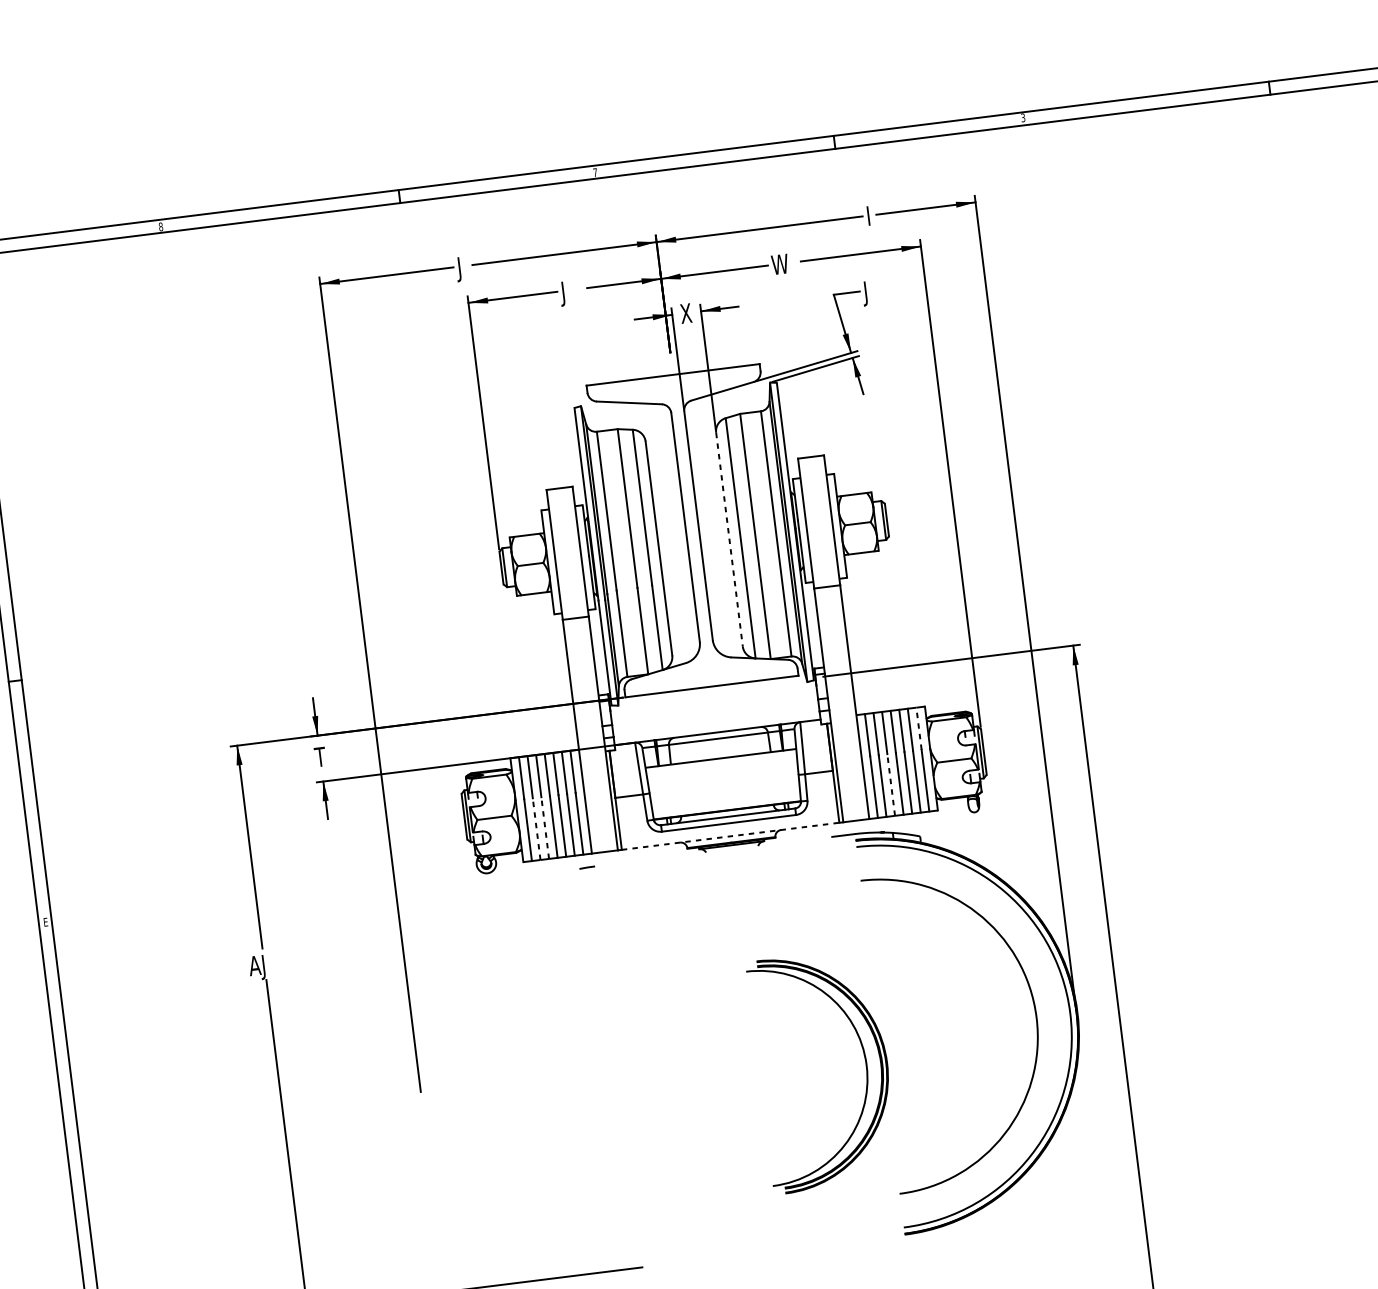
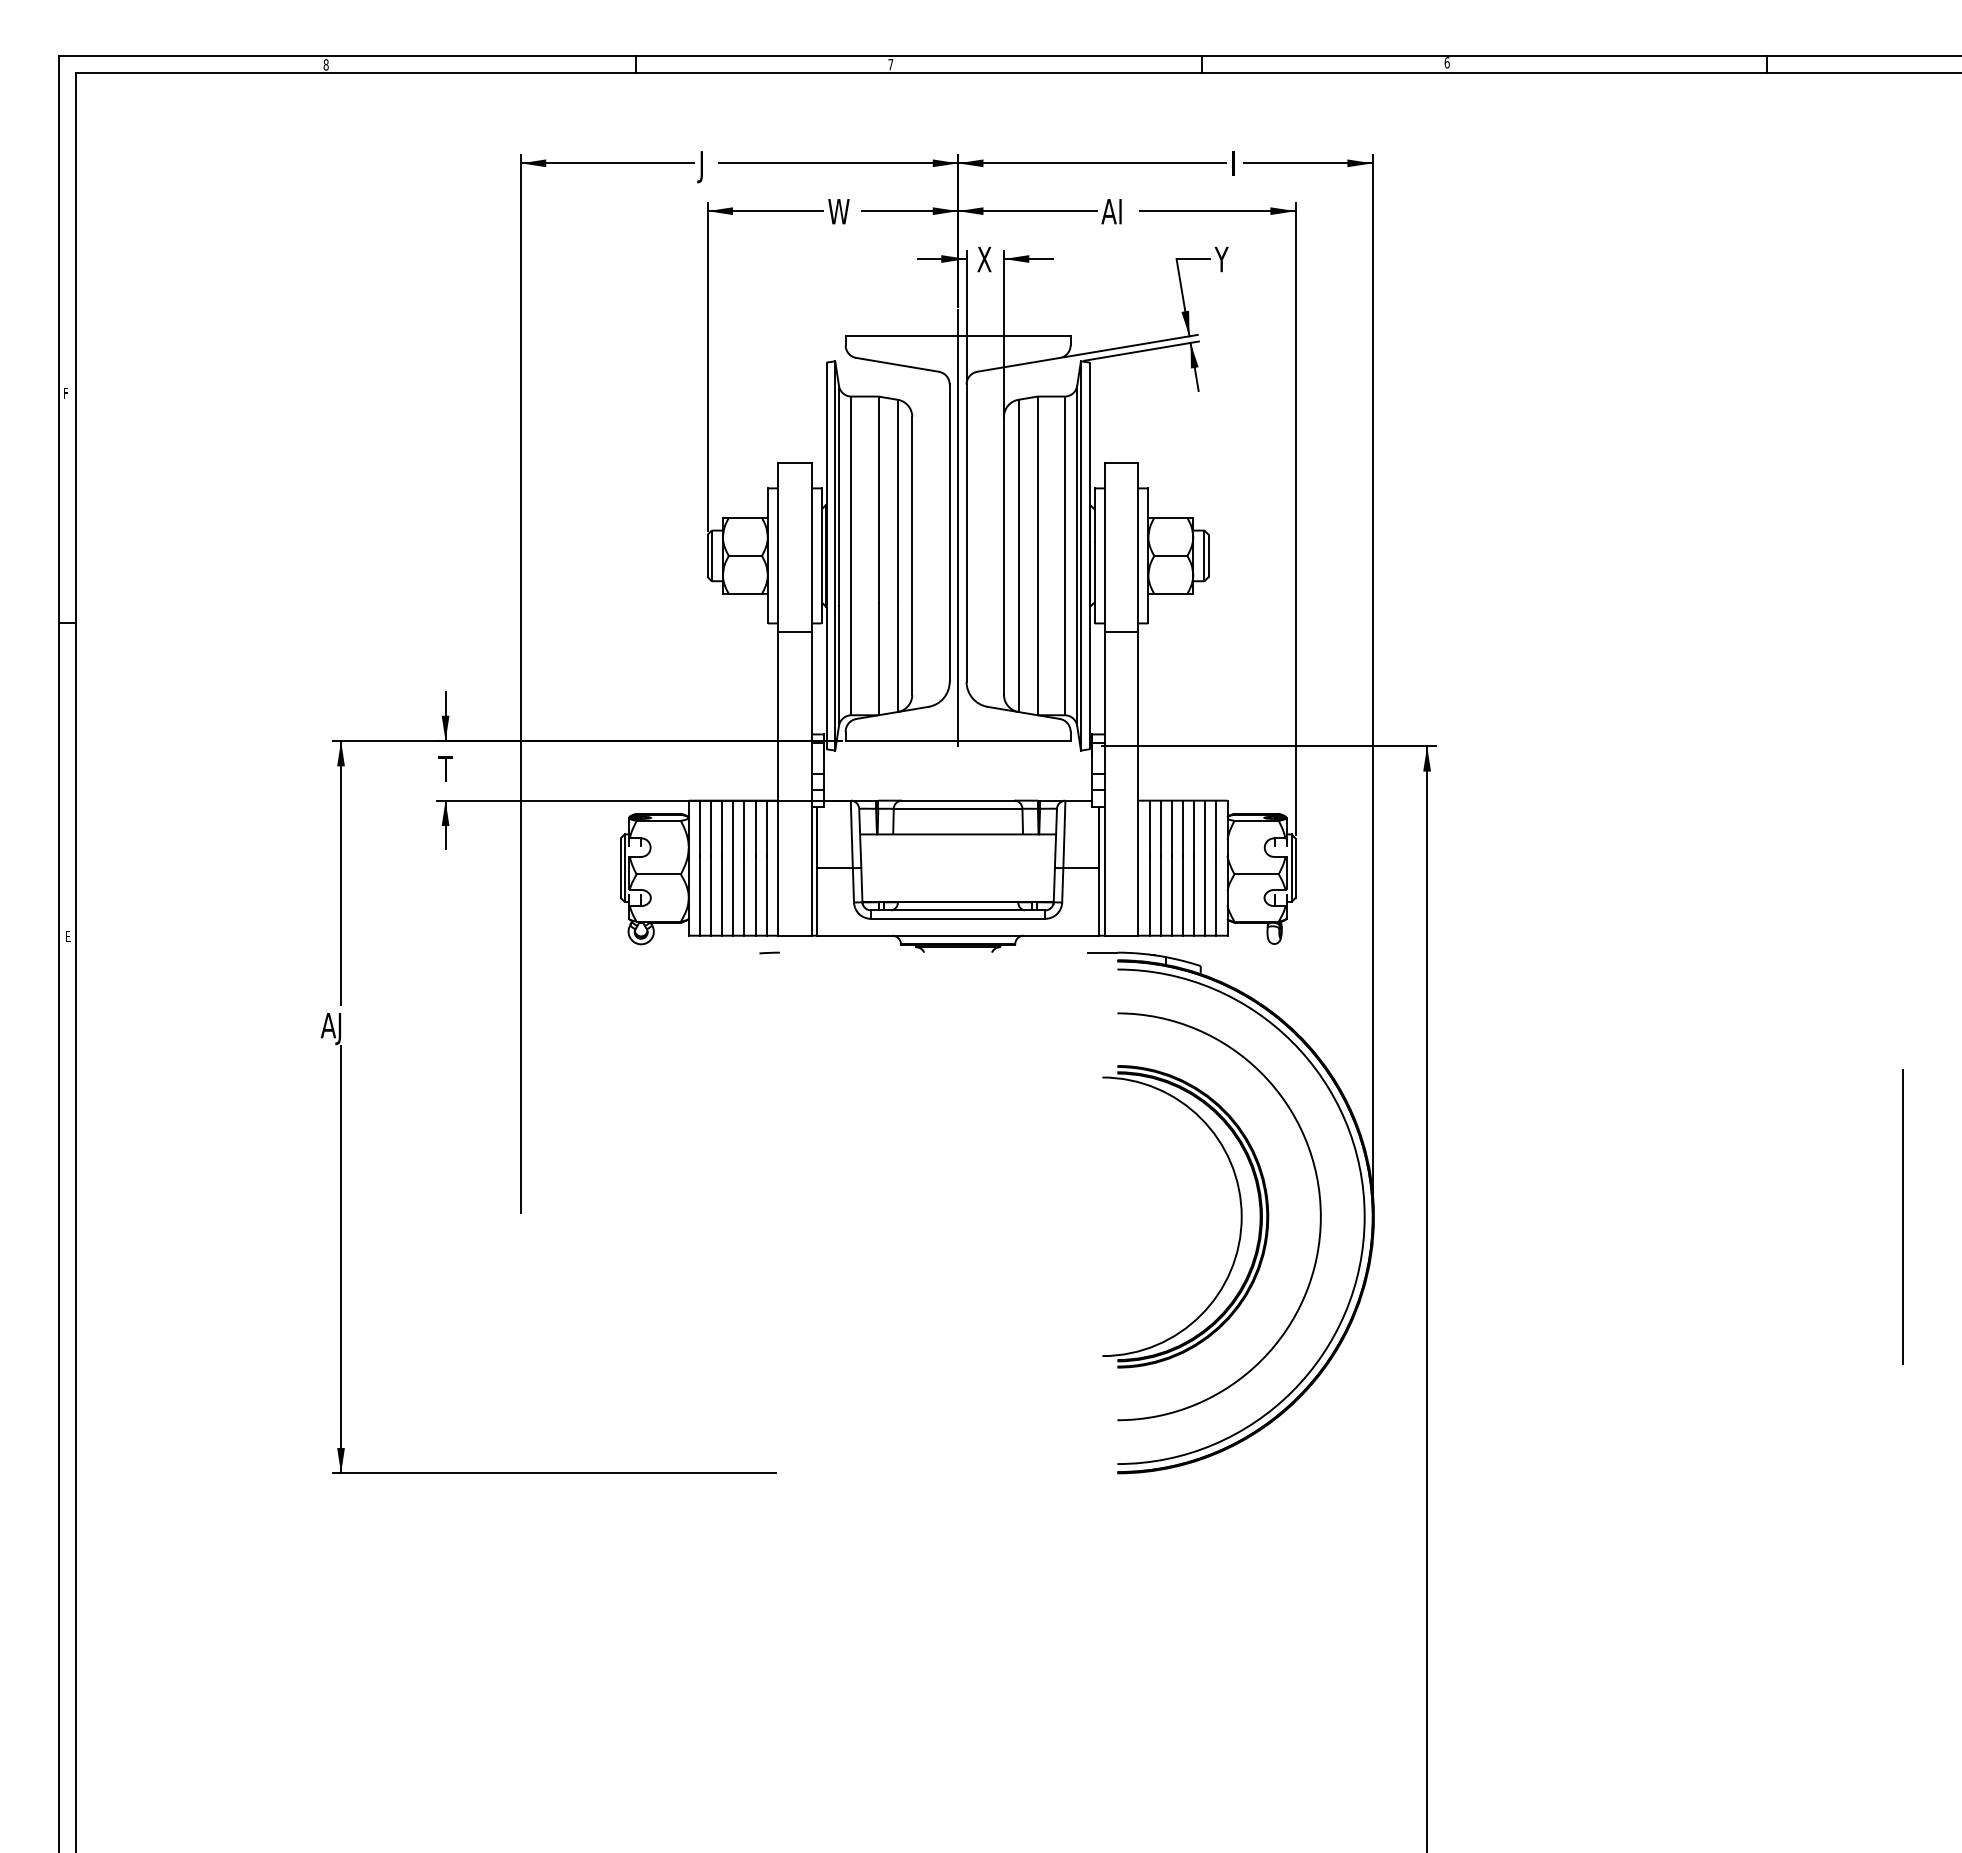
text: (1022, 117) -> (1446, 62), 3 -> 6
text: (779, 264) -> (1112, 211), W -> AI
text: (568, 293) -> (837, 215), J -> W
text: (867, 293) -> (1220, 262), J -> Y
line: (691, 522) -> (958, 528), added
line: (729, 539) -> (1003, 555), dashed -> solid
line: (919, 728) -> (1216, 827), dashed -> solid
line: (890, 784) -> (1171, 895), dashed -> solid
line: (545, 827) -> (722, 895), dashed -> solid
line: (537, 829) -> (711, 895), dashed -> solid
line: (730, 836) -> (958, 935), dashed -> solid
part: (865, 1065) -> (1240, 1216), moved

